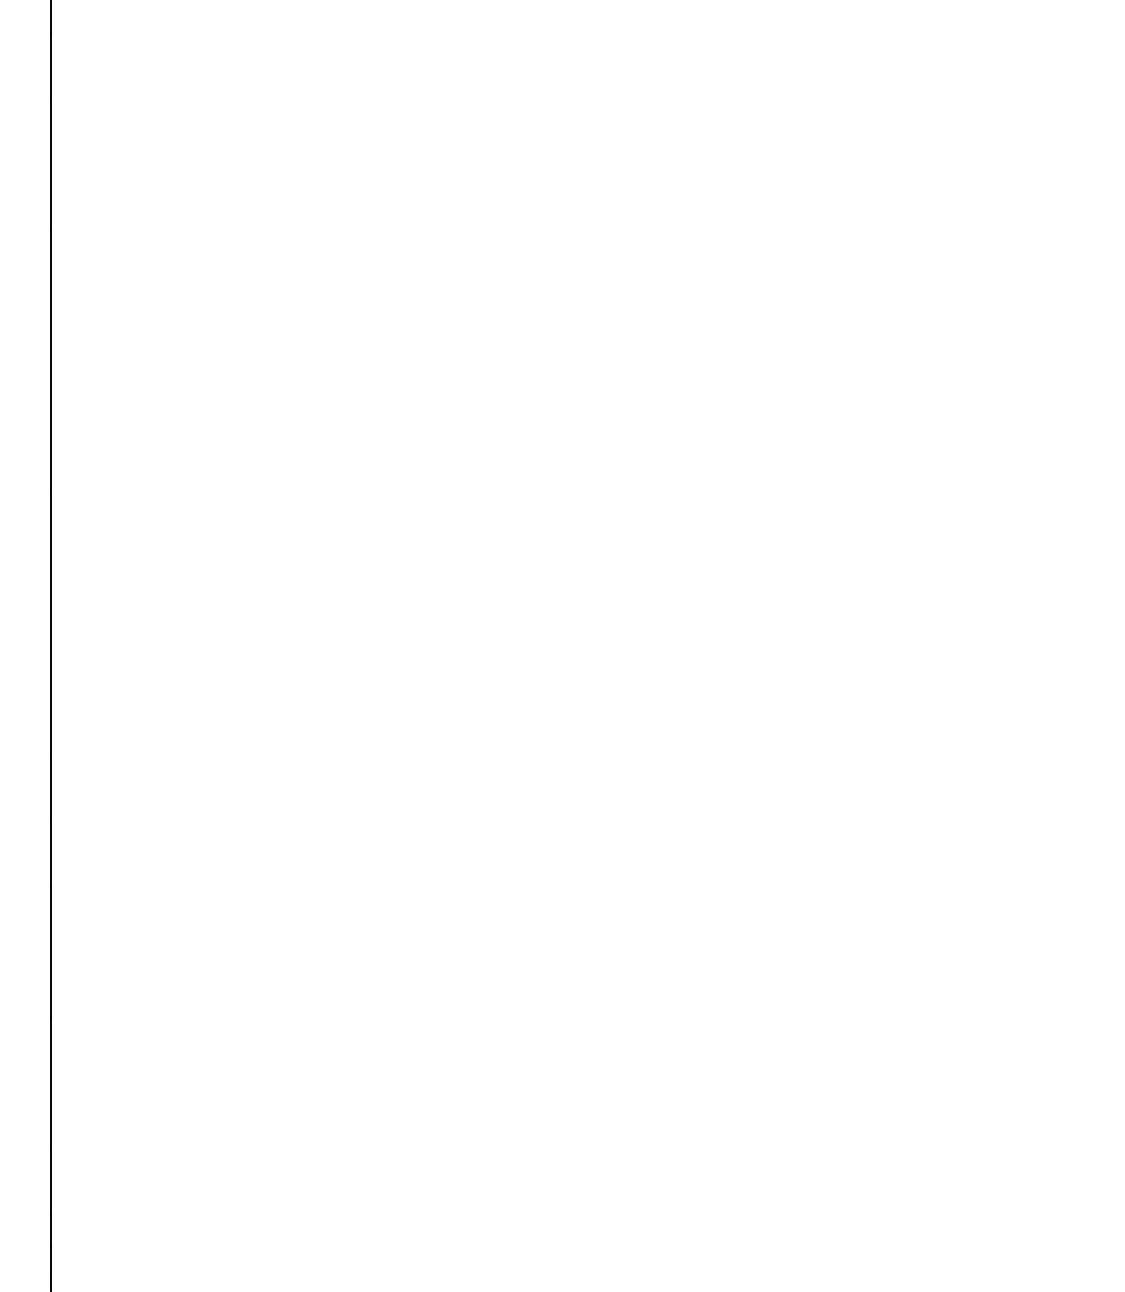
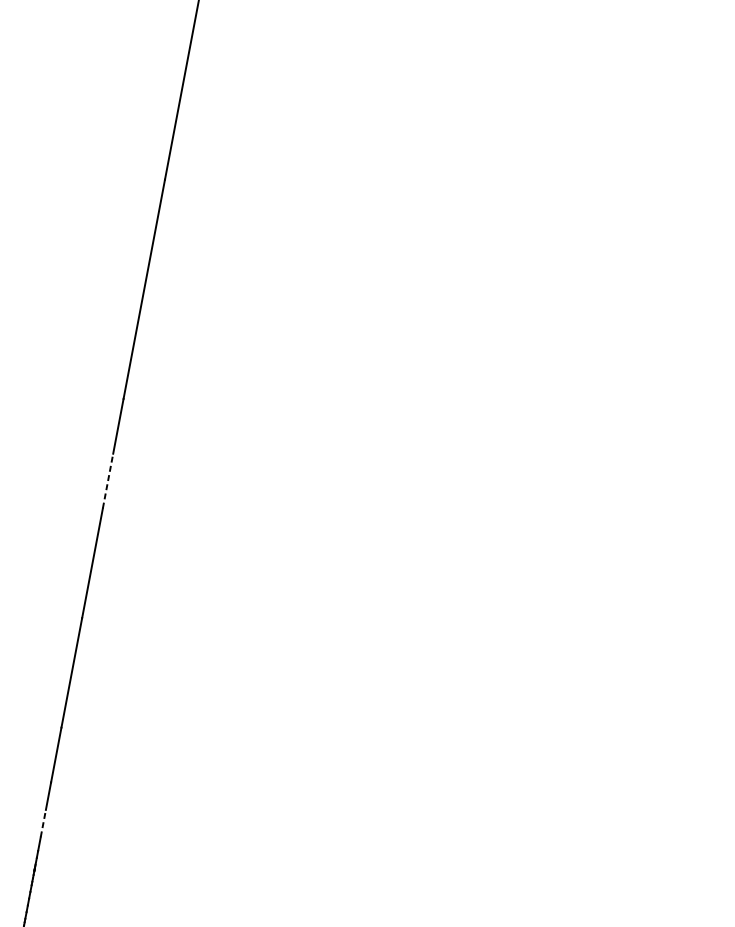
line: (50, 853) -> (107, 481), solid -> dashed
line: (50, 1263) -> (42, 823), solid -> dashed

